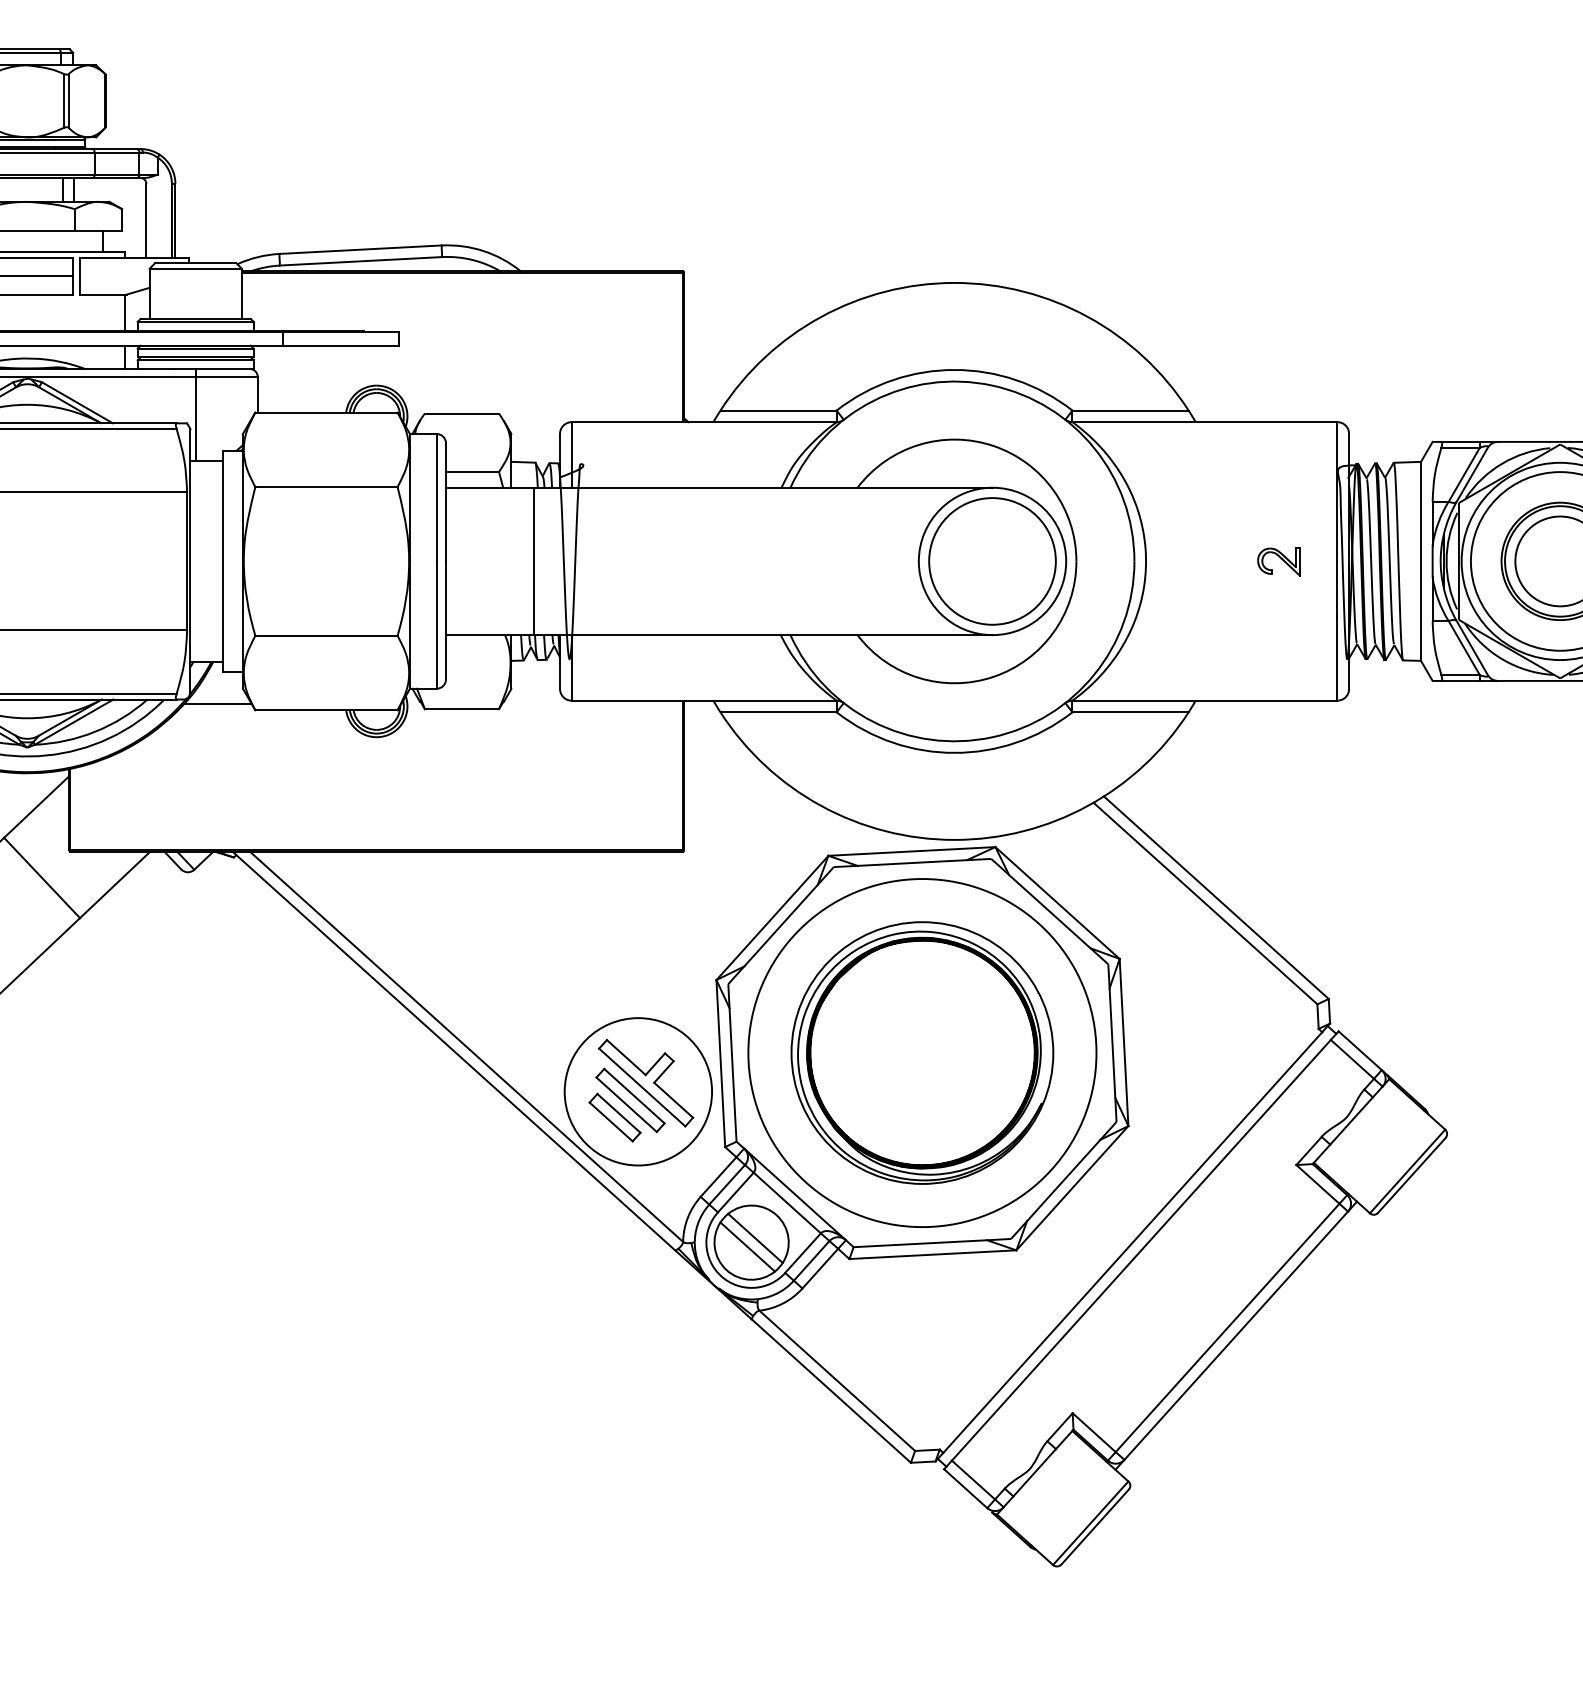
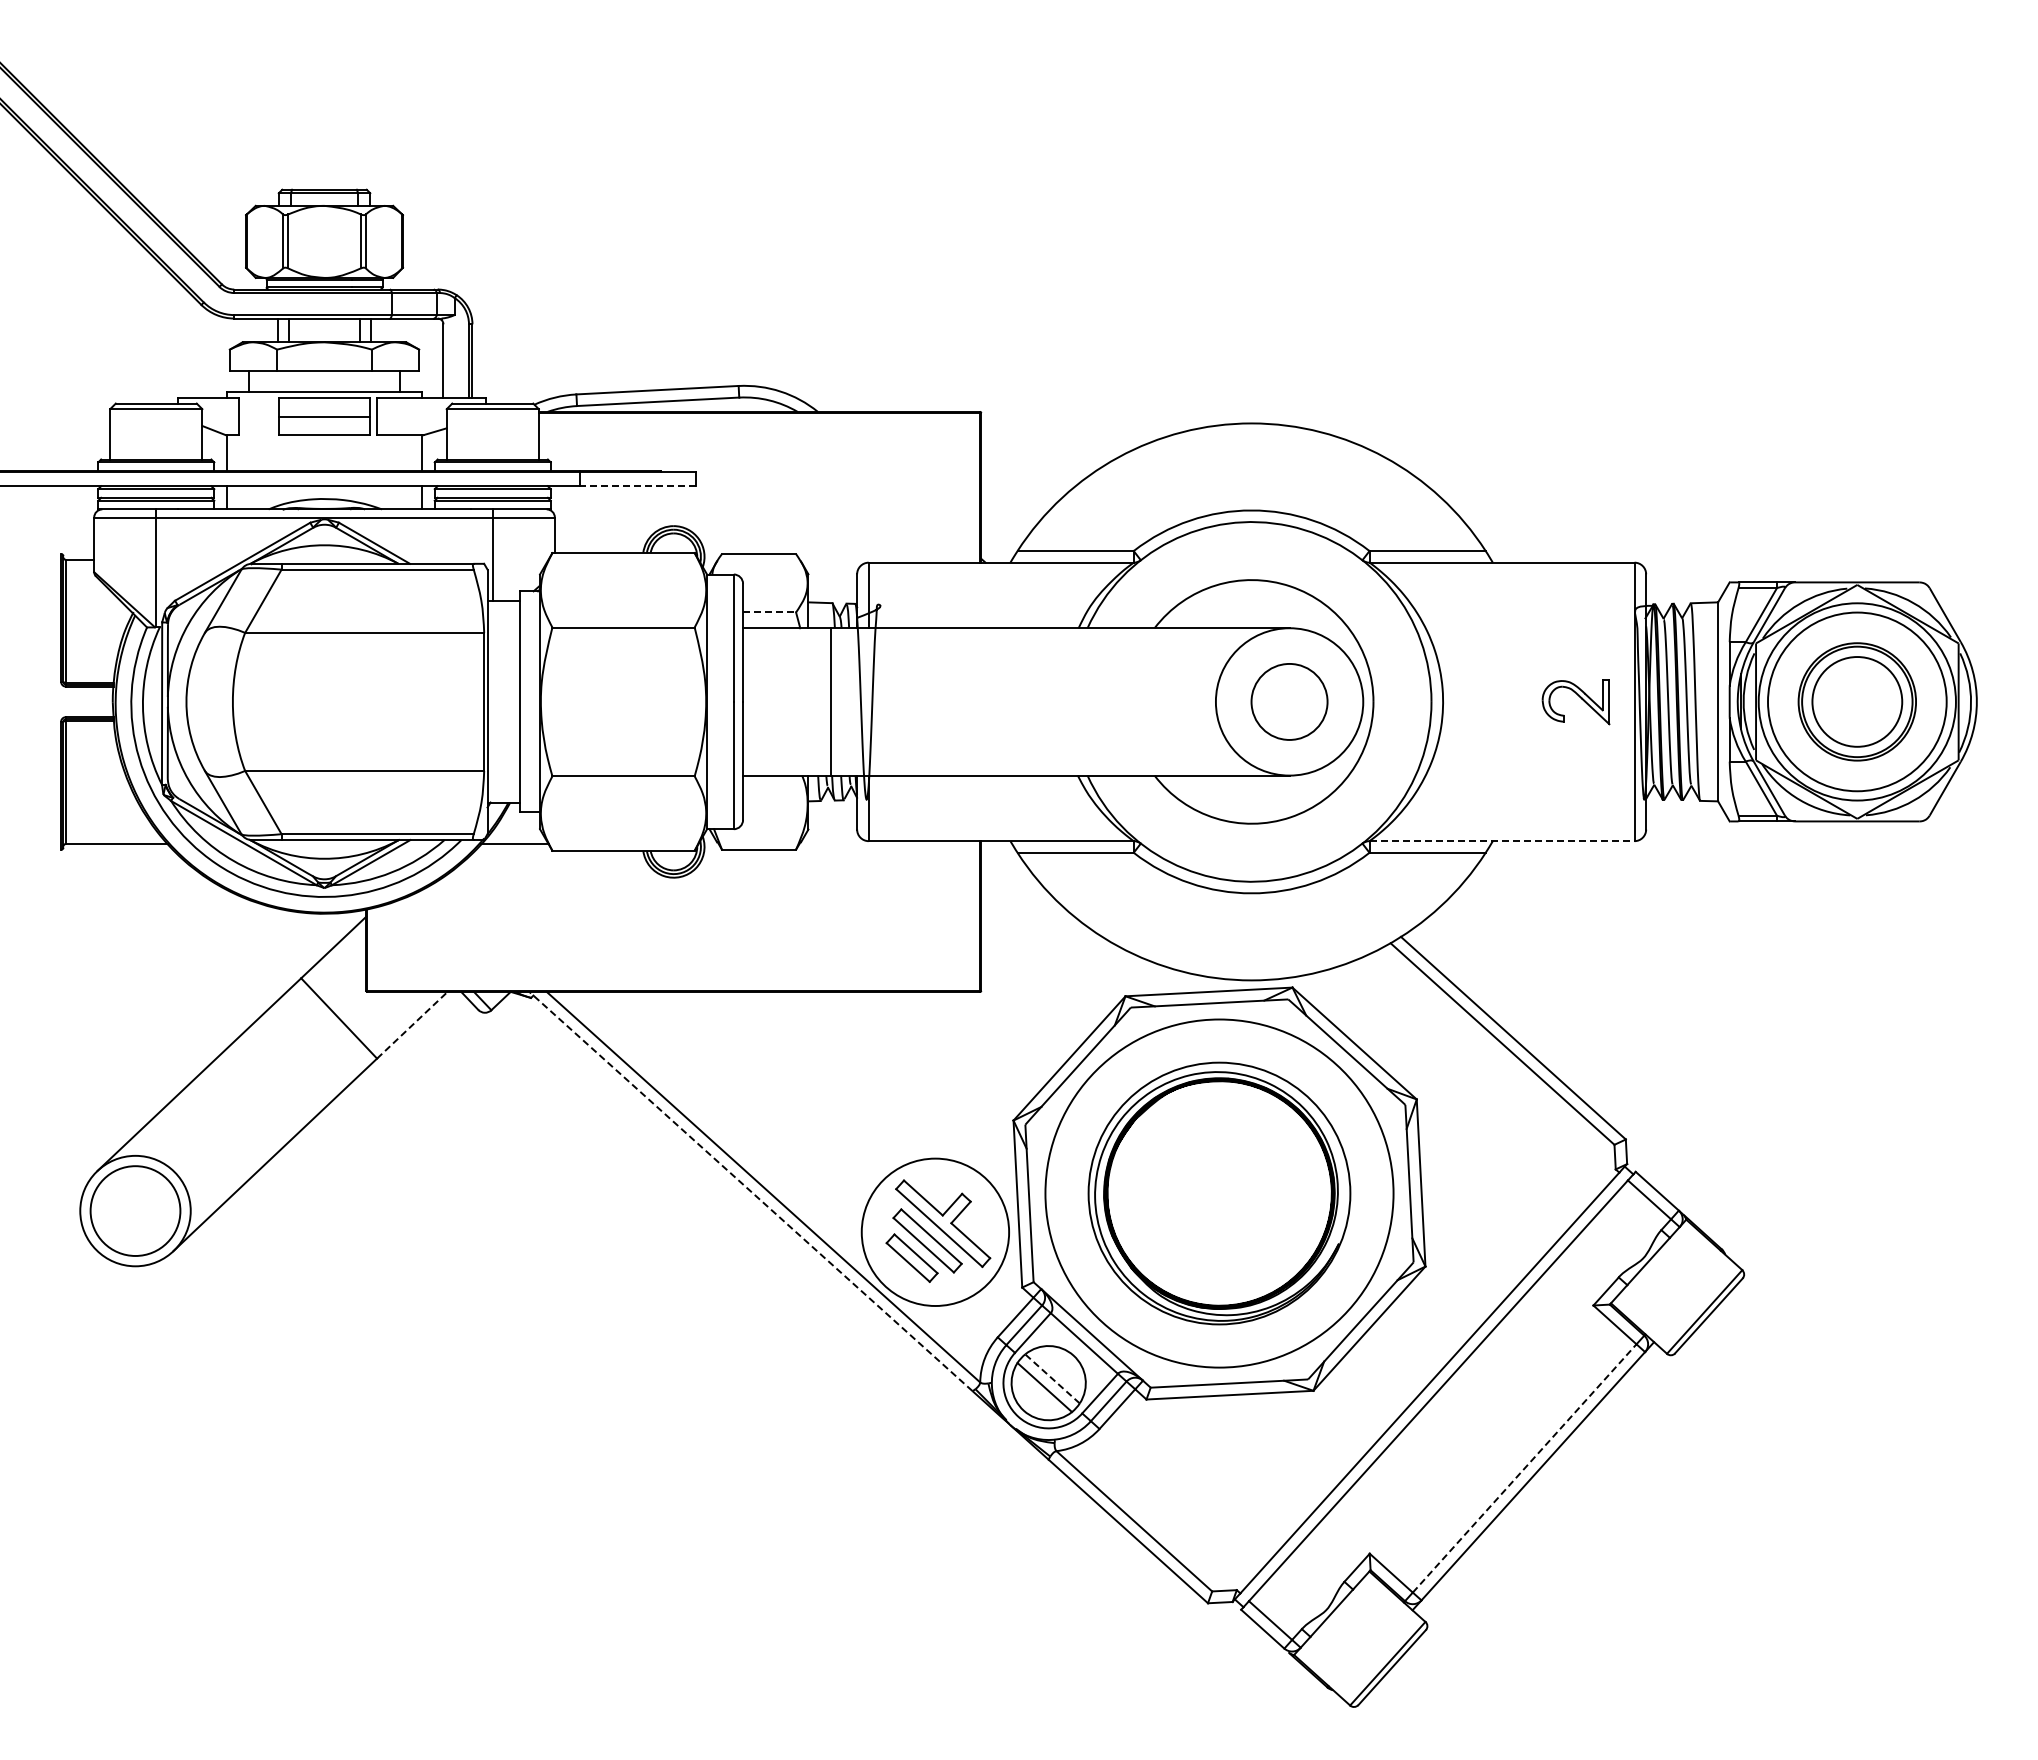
line: (340, 346) -> (637, 486), solid -> dashed
line: (472, 472) -> (769, 612), solid -> dashed
circle: (992, 561) -> (1289, 701), size x0.6
part: (1278, 562) -> (1575, 702), size x1.6
line: (1205, 701) -> (1502, 841), solid -> dashed
line: (115, 884) -> (412, 1024), solid -> dashed
line: (453, 1051) -> (750, 1191), solid -> dashed
line: (755, 1238) -> (1052, 1378), solid -> dashed
line: (1228, 1328) -> (1525, 1468), solid -> dashed

